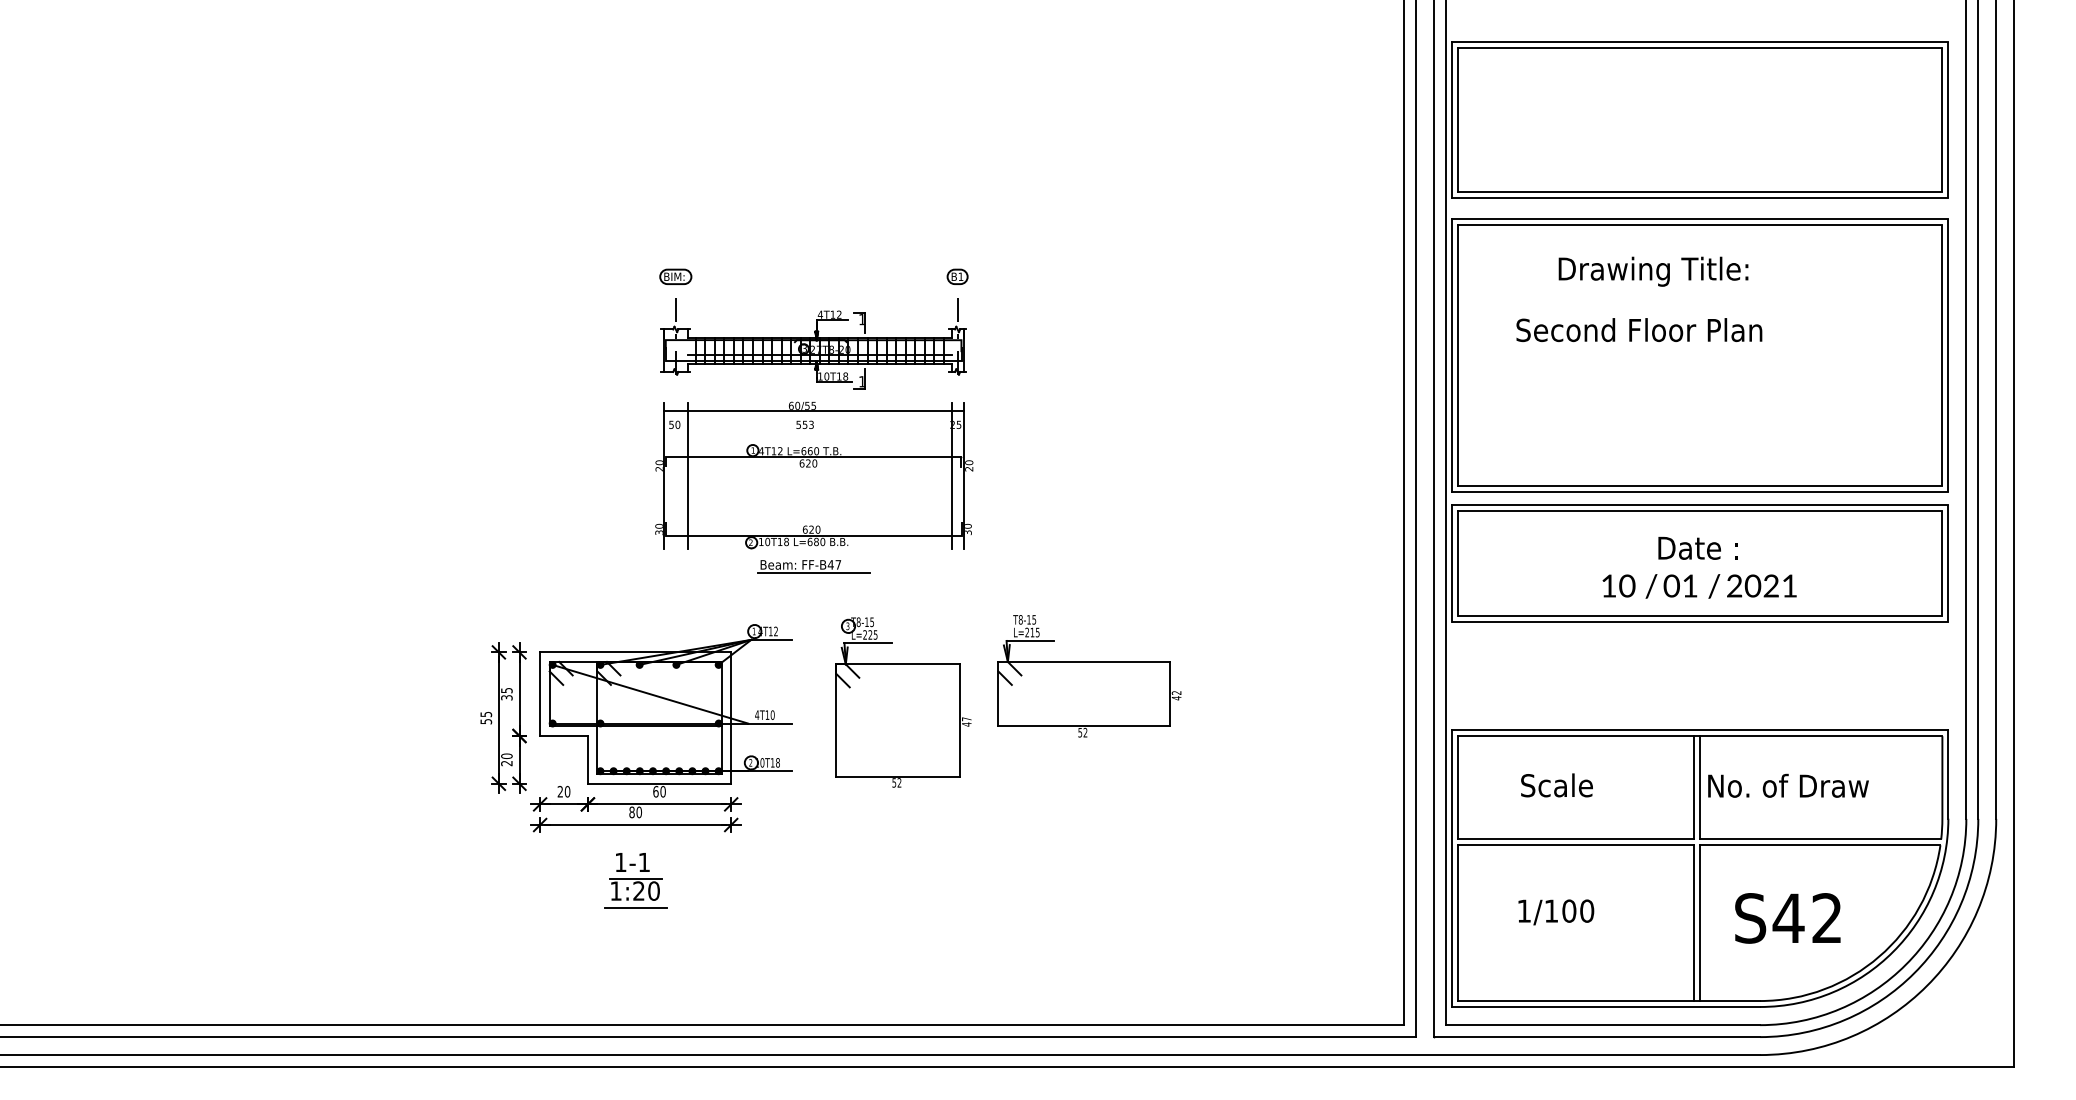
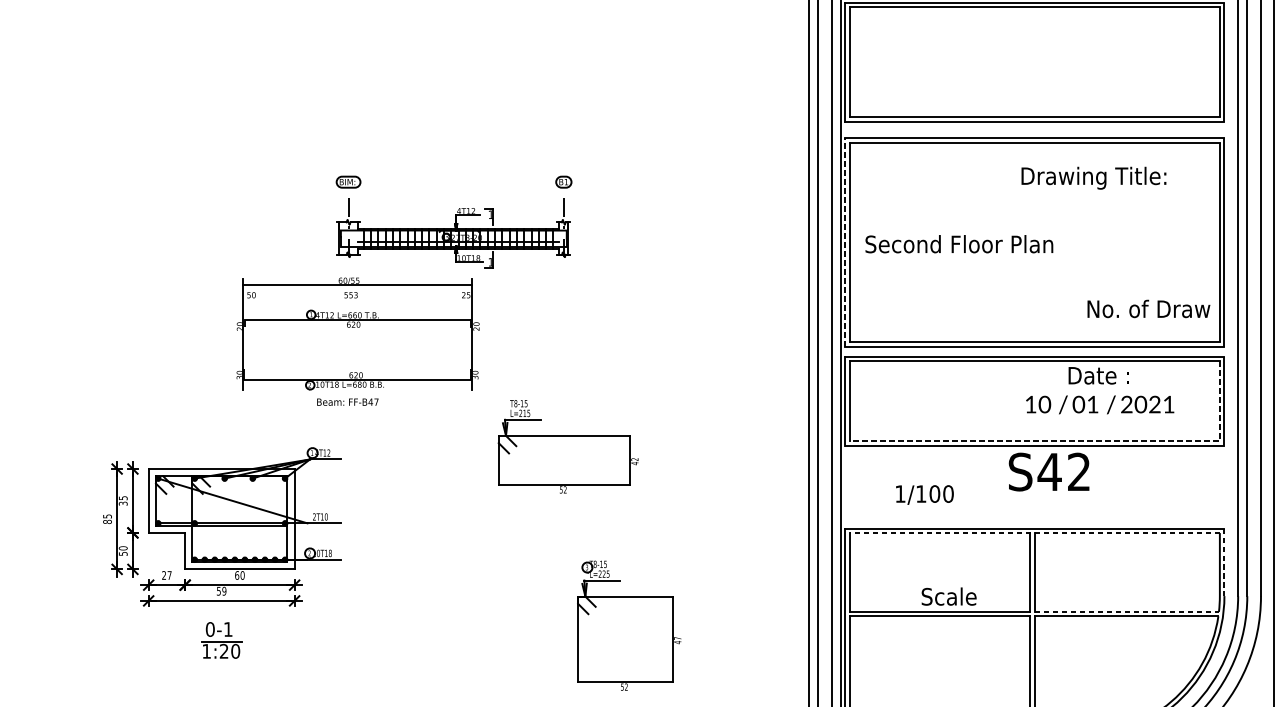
text: (1653, 271) -> (1093, 178), moved
part: (813, 328) -> (453, 221), moved
text: (1639, 330) -> (959, 244), moved
line: (1452, 355) -> (845, 242), solid -> dashed
line: (687, 476) -> (261, 334), removed
line: (951, 476) -> (462, 334), removed
text: (1699, 567) -> (1100, 390), moved
line: (813, 573) -> (357, 408), removed
line: (1752, 615) -> (1074, 440), solid -> dashed
part: (1089, 676) -> (568, 446), moved
part: (903, 702) -> (629, 625), moved
text: (757, 714) -> (314, 516), 4T10 -> 2T10
text: (486, 721) -> (107, 521), 55 -> 85
line: (1699, 736) -> (1034, 533), solid -> dashed
text: (506, 763) -> (122, 553), 20 -> 50
line: (1948, 774) -> (1224, 562), solid -> dashed
text: (1556, 785) -> (948, 596), moved
text: (1788, 785) -> (1148, 308), moved
text: (567, 791) -> (169, 575), 20 -> 27
text: (635, 812) -> (221, 591), 80 -> 59
line: (1821, 839) -> (1127, 611), solid -> dashed
text: (620, 862) -> (210, 629), 1-1 -> 0-1
line: (635, 907) -> (221, 663), removed
text: (1556, 912) -> (925, 495), moved
text: (1787, 918) -> (1048, 472), moved

